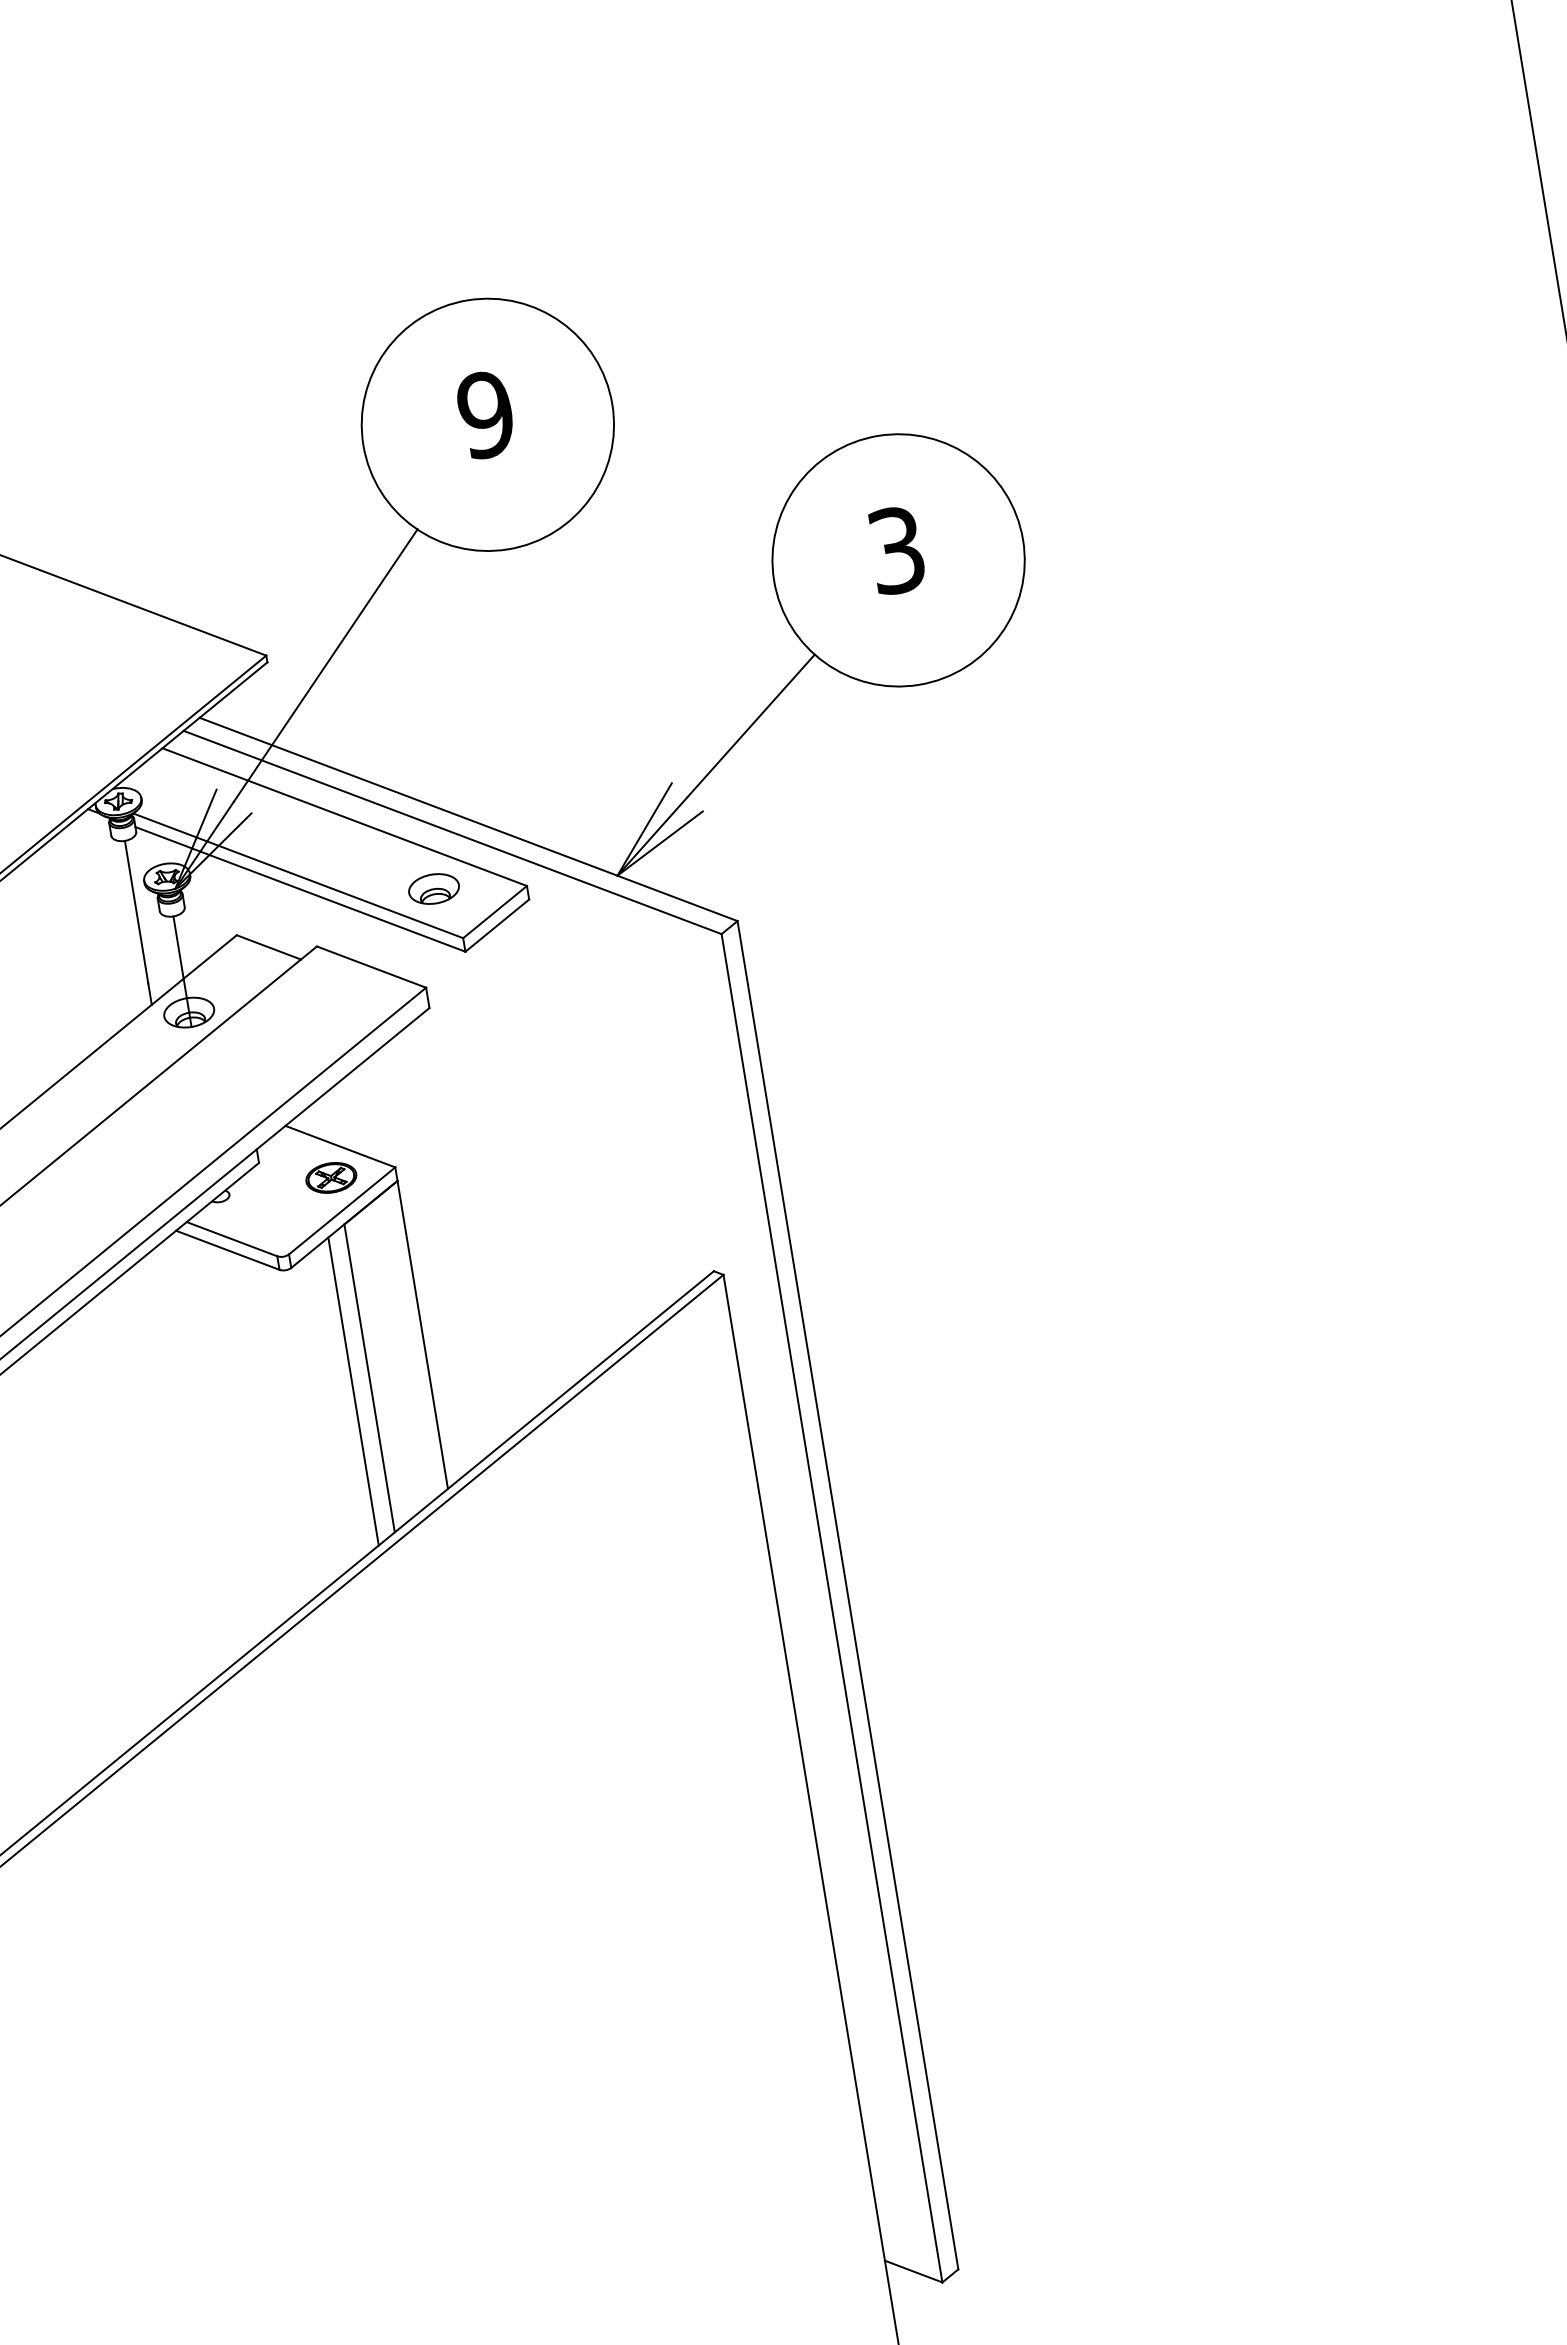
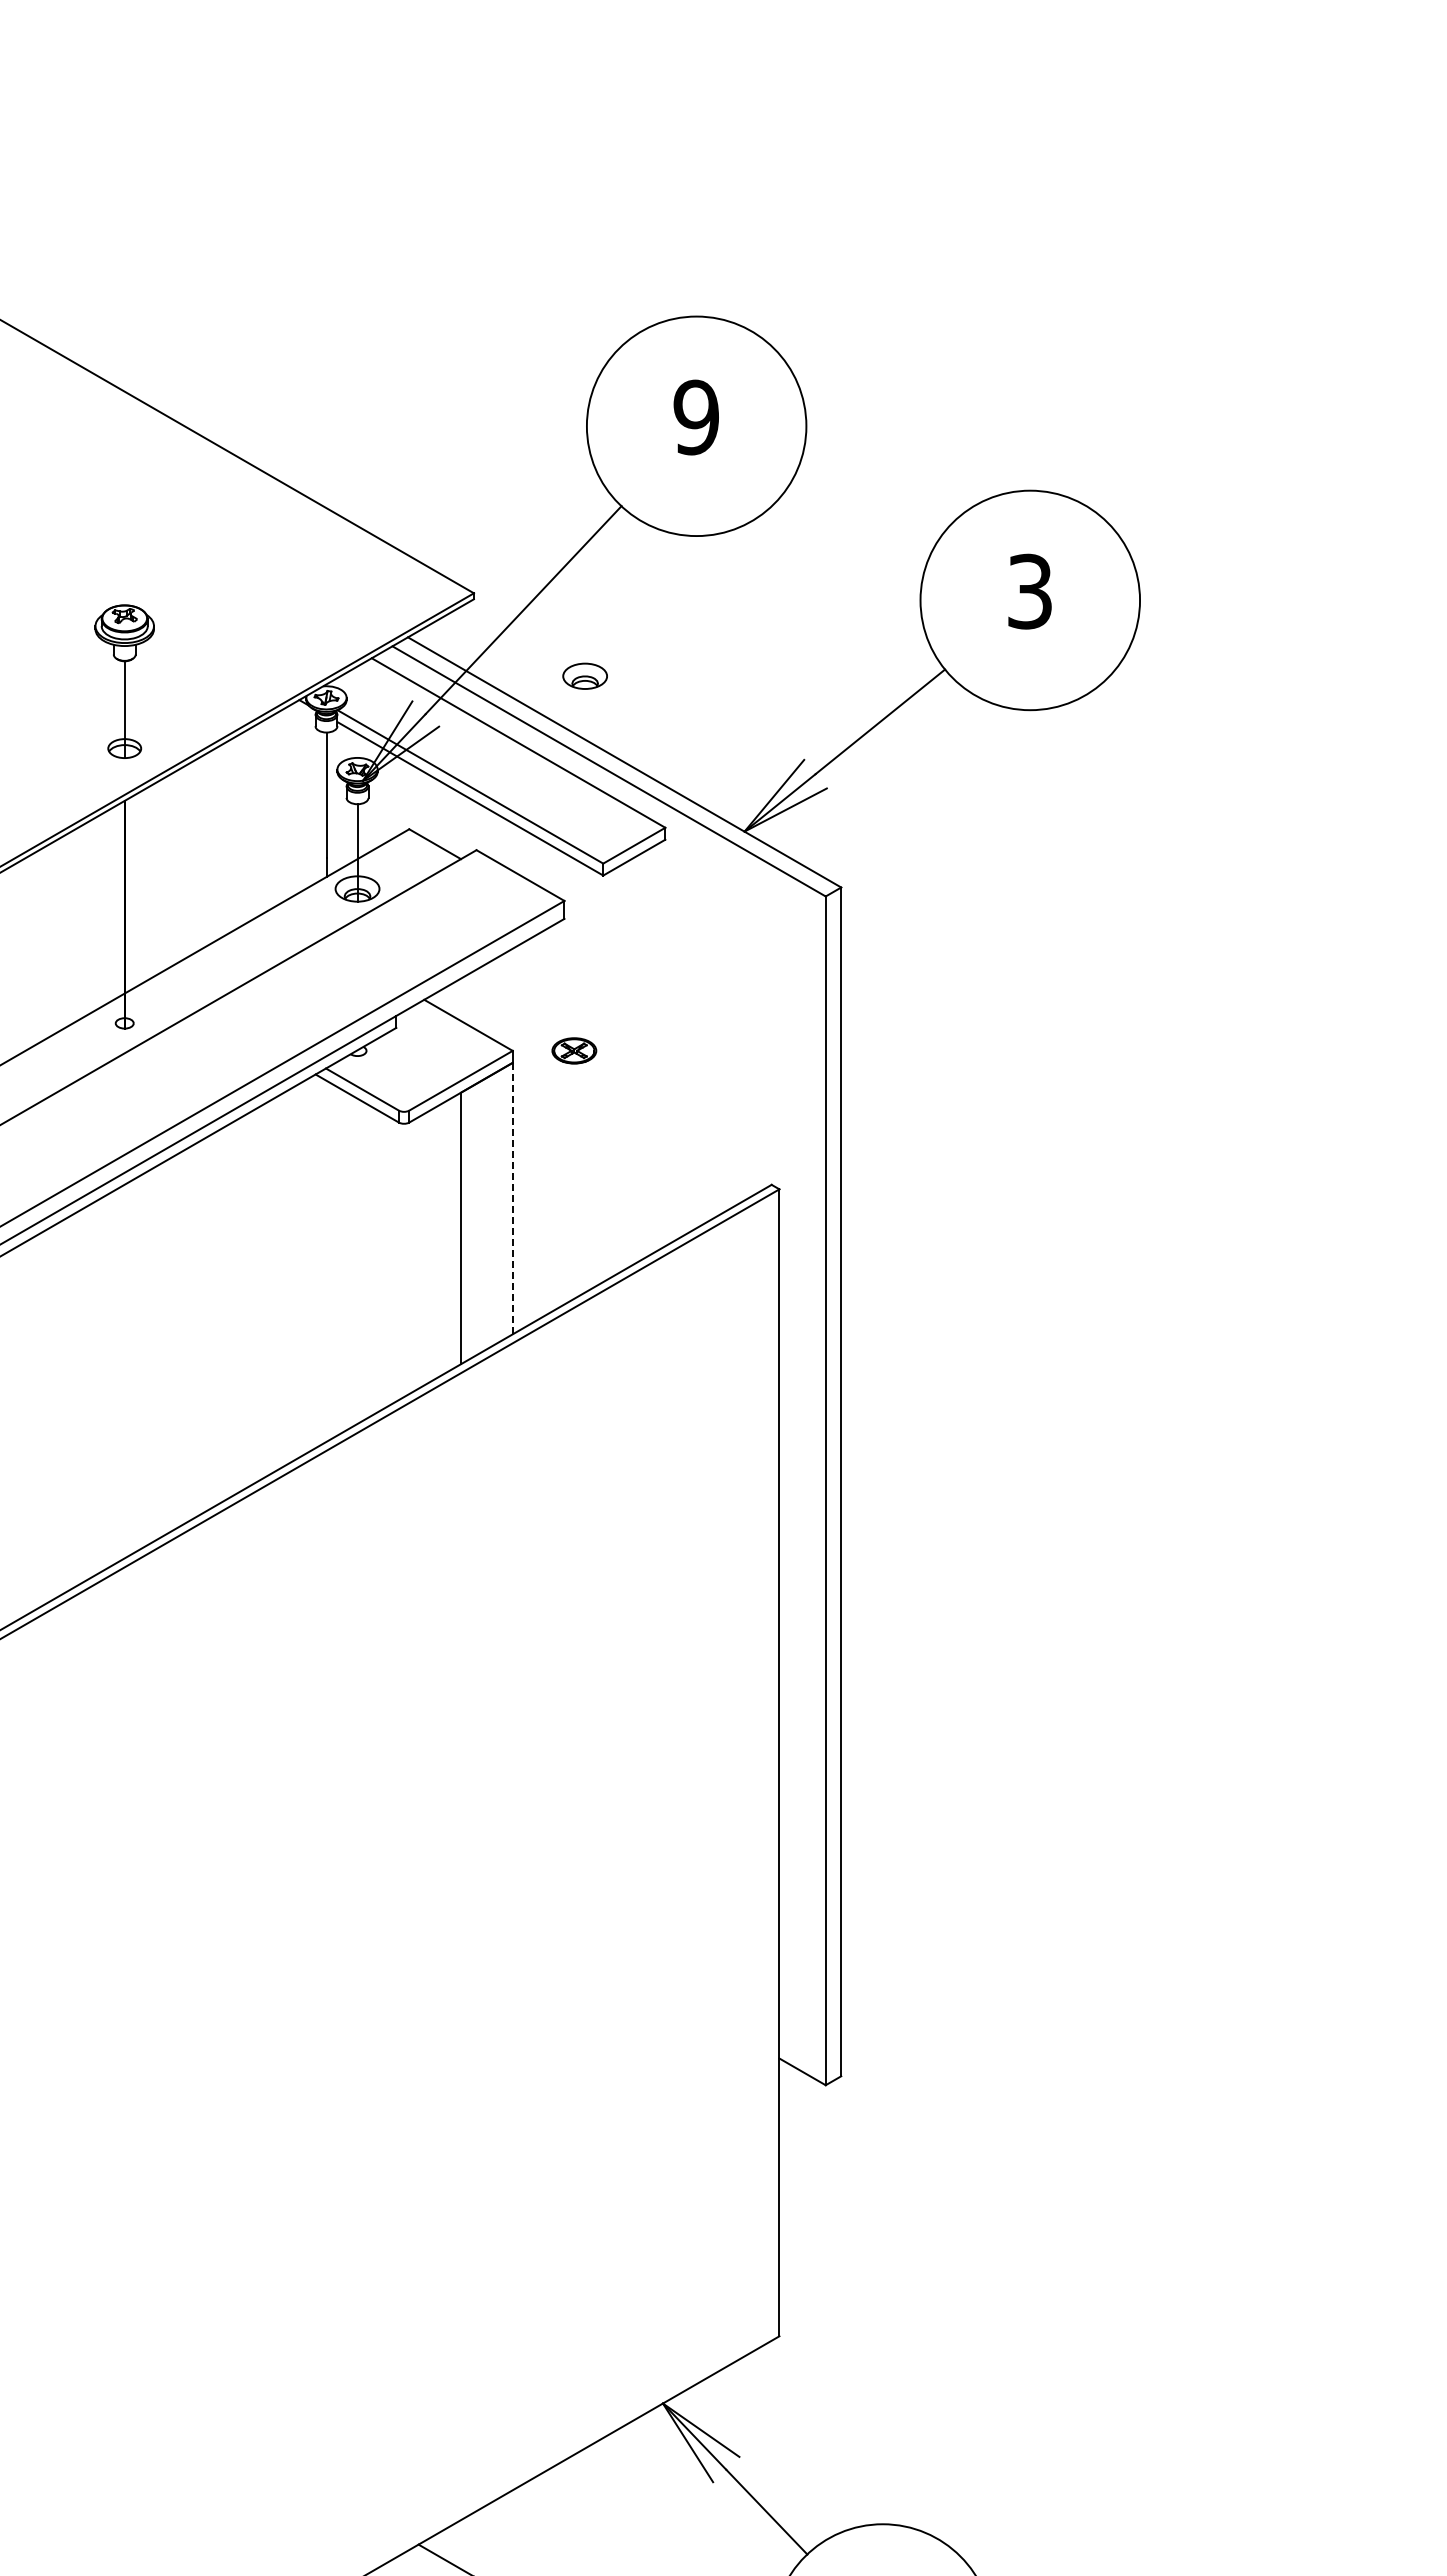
part: (433, 888) -> (584, 675), moved
part: (331, 1177) -> (574, 1050), moved
line: (422, 1334) -> (512, 1198), solid -> dashed
line: (353, 1391) -> (445, 1237), removed

